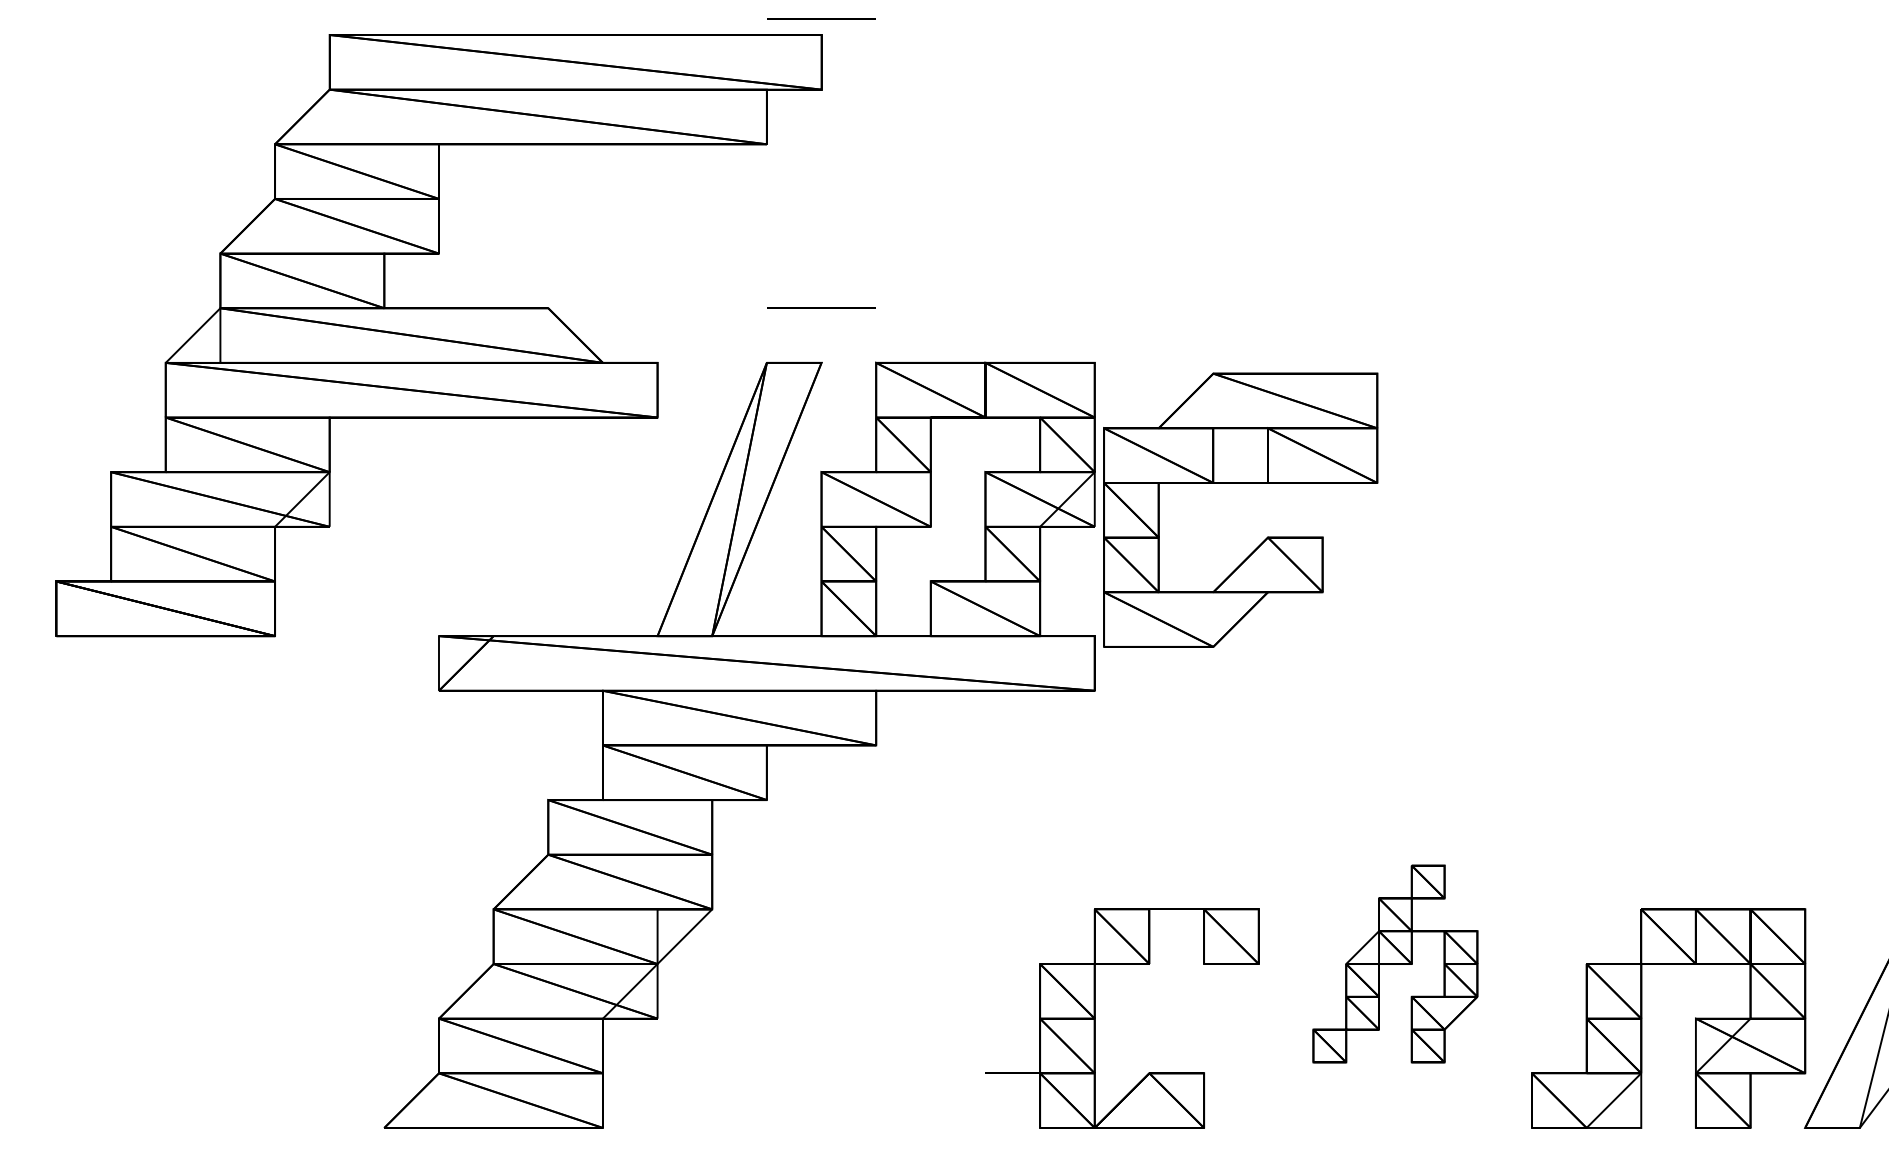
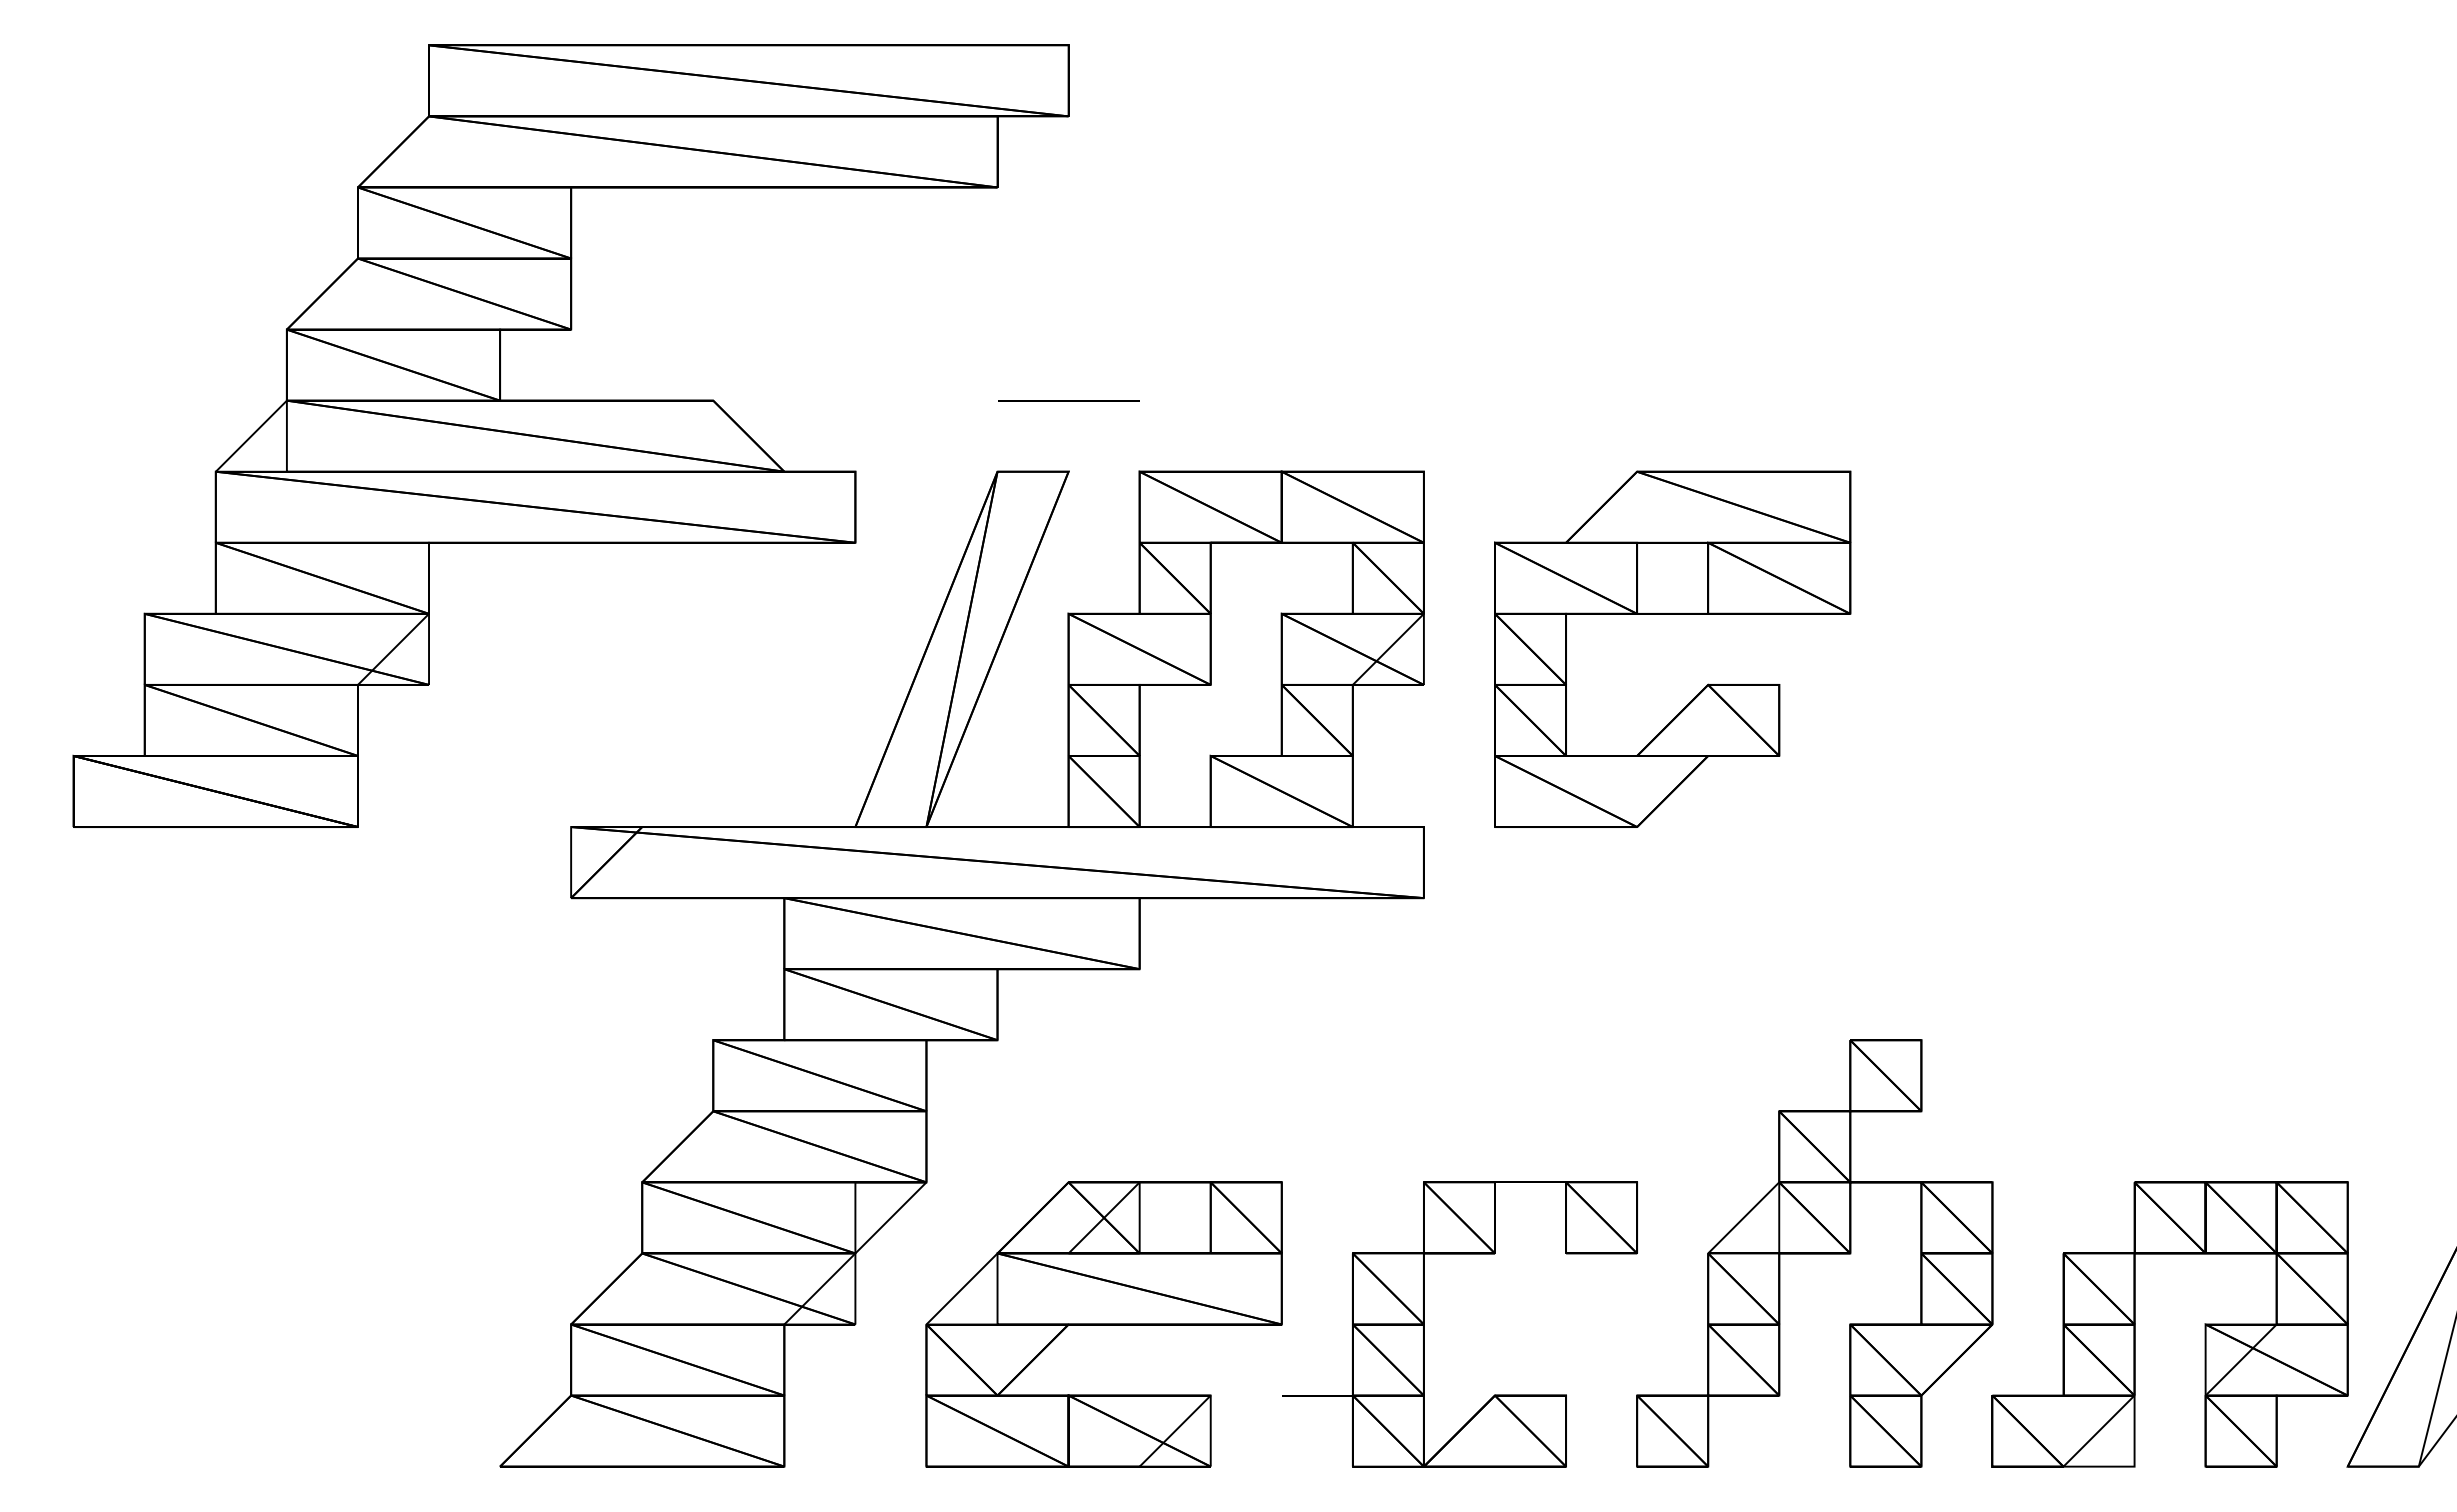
line: (821, 18) -> (1068, 24), removed
part: (1240, 483) -> (1672, 614), moved
part: (1395, 964) -> (1814, 1253), size x1.67
part: (848, 1018) -> (1103, 1324), added

